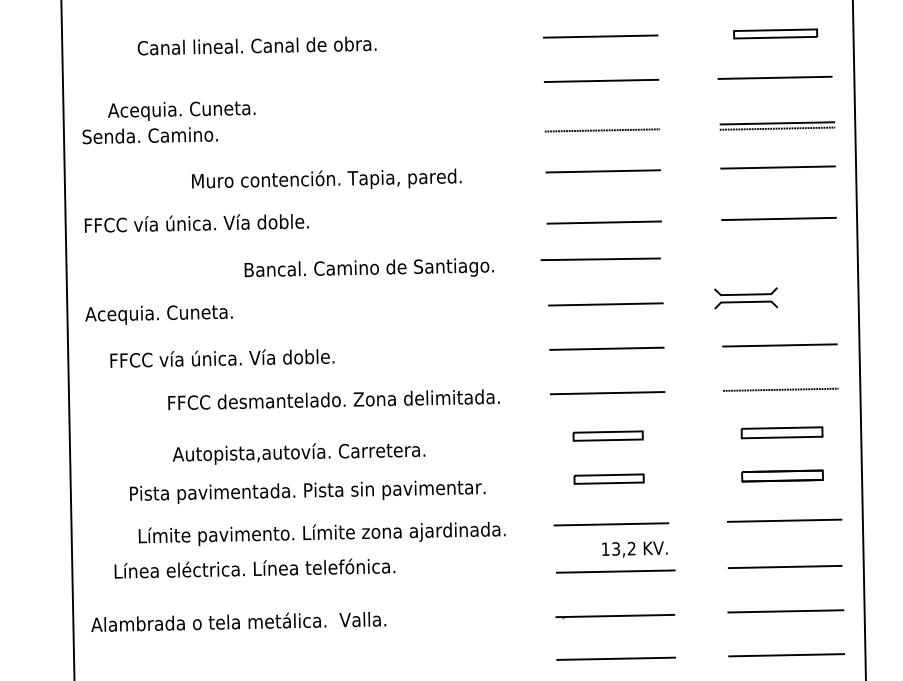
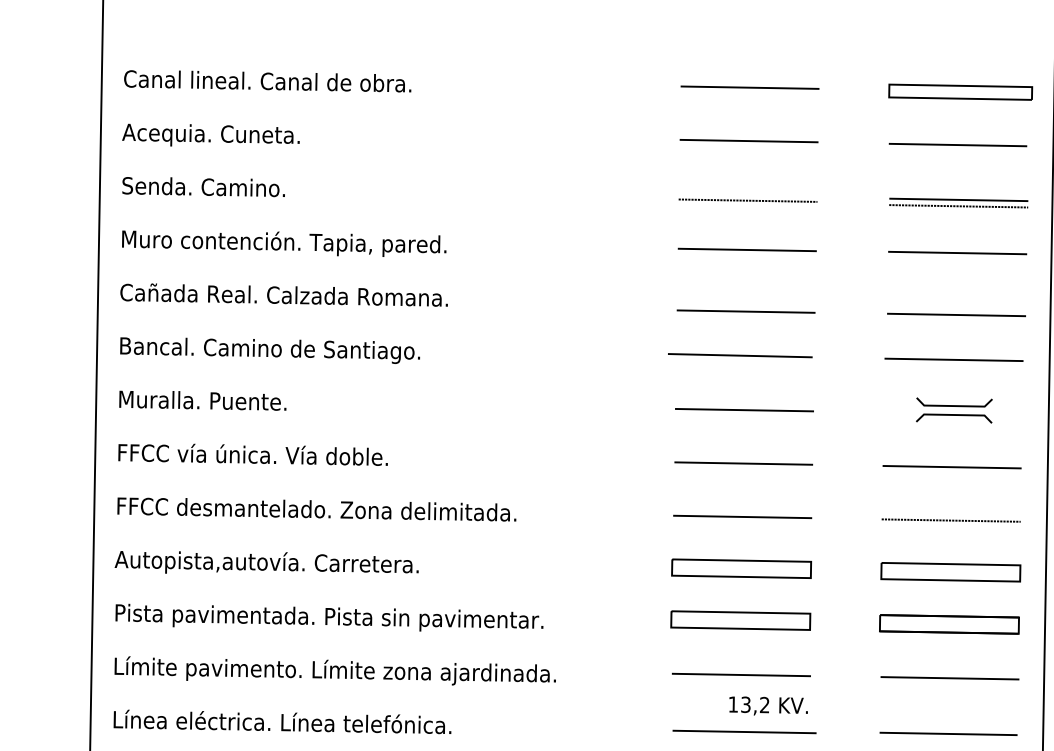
part: (775, 33) -> (960, 91), size x1.43
text: (256, 45) -> (267, 80), moved
text: (181, 110) -> (210, 135), moved
text: (326, 178) -> (284, 241), moved
text: (220, 223) -> (284, 295), FFCC vía única. Vía doble. -> Cañada Real. Calzada Romana.
line: (777, 256) -> (953, 360), added
text: (368, 267) -> (269, 348), moved
part: (745, 298) -> (953, 410), moved
text: (158, 314) -> (205, 402), Acequia. Cuneta. -> Muralla. Puente.
text: (222, 358) -> (253, 454), moved
text: (333, 399) -> (316, 508), moved
part: (781, 432) -> (950, 571), size x1.43
part: (607, 435) -> (740, 567), size x1.67
text: (299, 453) -> (267, 563), moved
part: (782, 475) -> (949, 623), size x1.43
part: (608, 478) -> (739, 619), size x1.67
text: (307, 491) -> (329, 617), moved
text: (321, 533) -> (334, 671), moved
text: (254, 568) -> (282, 722), moved

